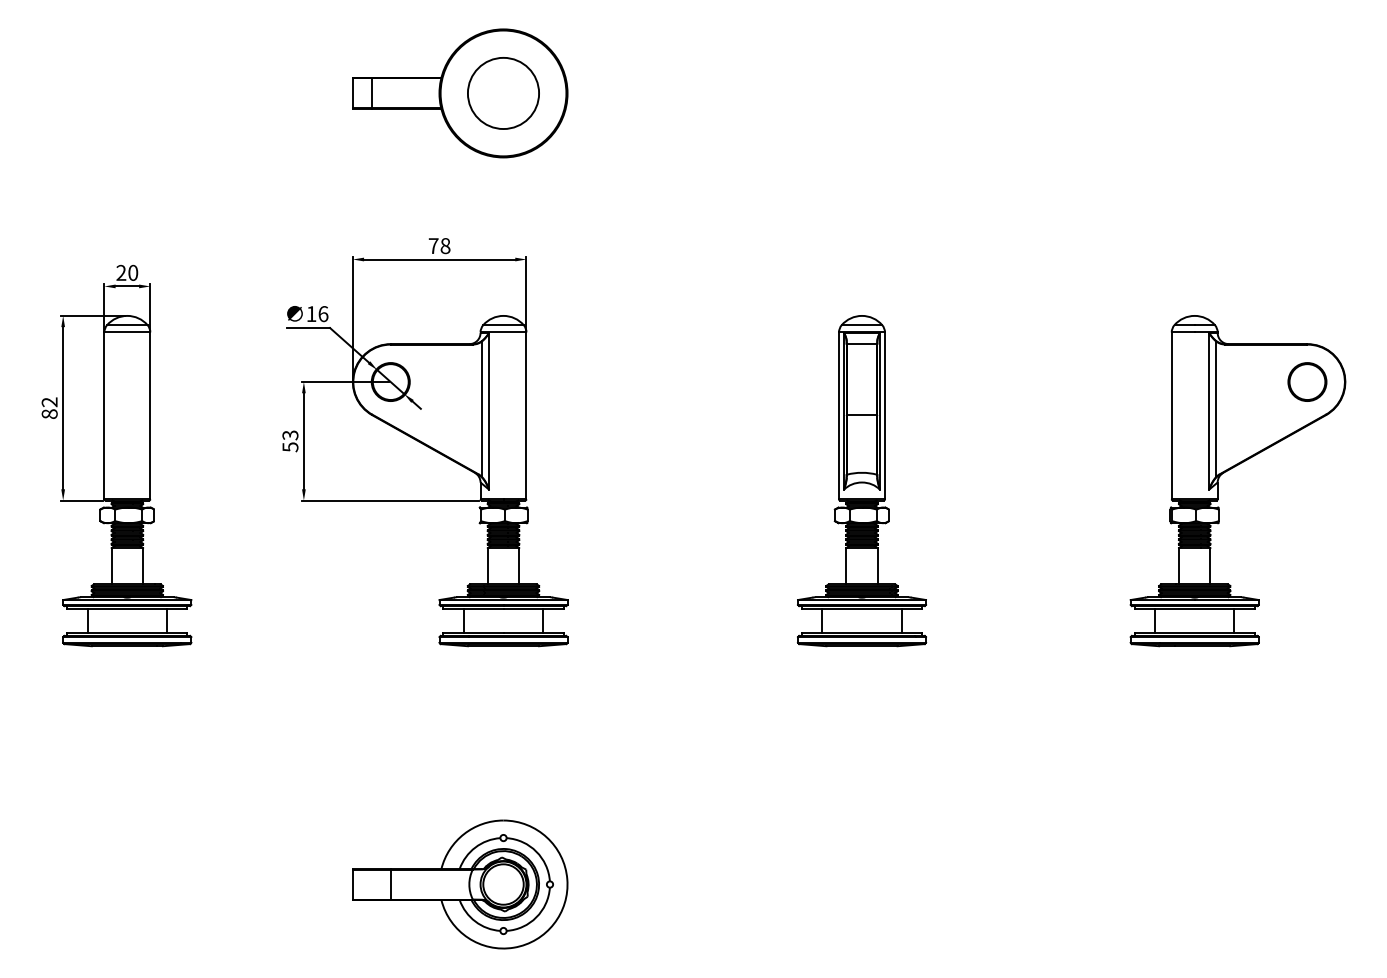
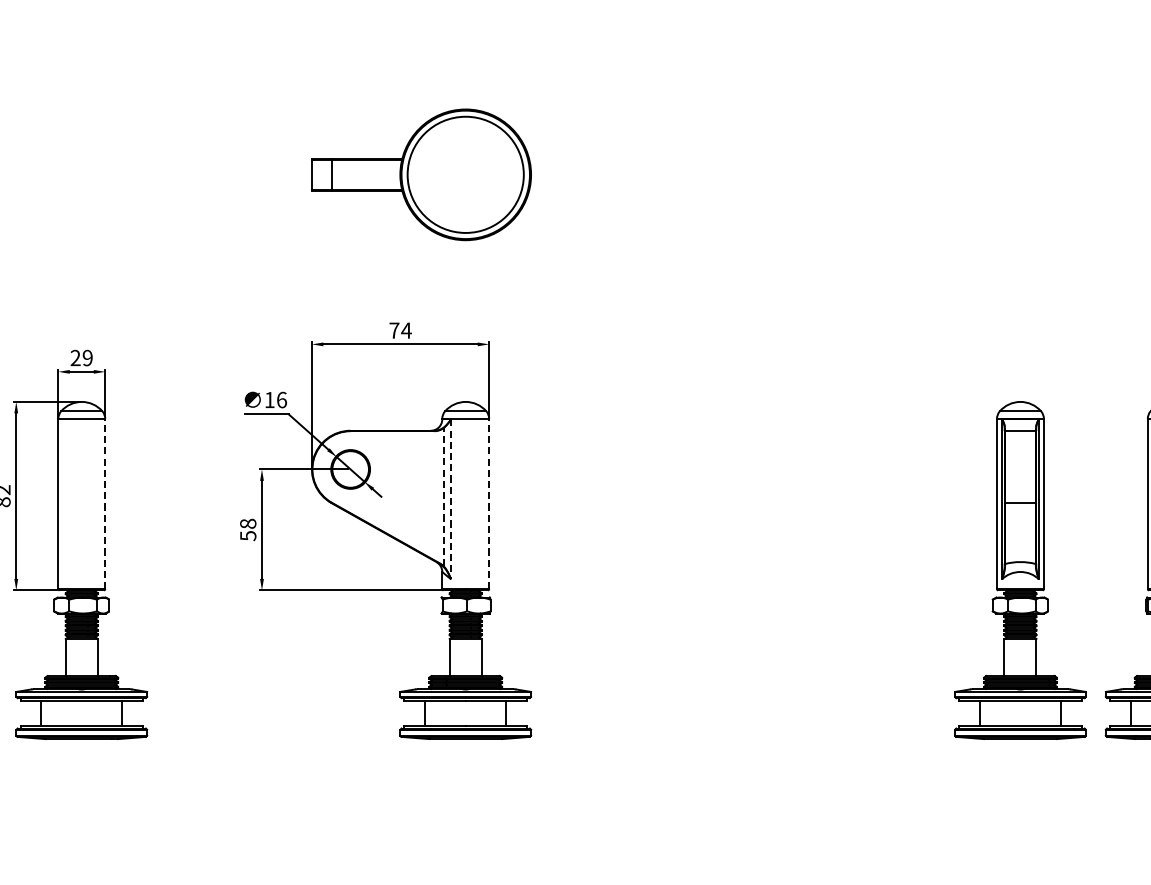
circle: (503, 93) -> (465, 174), size x1.6
text: (445, 246) -> (406, 331), 78 -> 74
text: (133, 272) -> (88, 357), 20 -> 29
line: (482, 409) -> (444, 497), solid -> dashed
line: (489, 411) -> (451, 499), solid -> dashed
line: (150, 415) -> (105, 503), solid -> dashed
line: (526, 415) -> (489, 503), solid -> dashed
text: (290, 435) -> (248, 524), 53 -> 58
part: (861, 481) -> (1019, 570), moved

